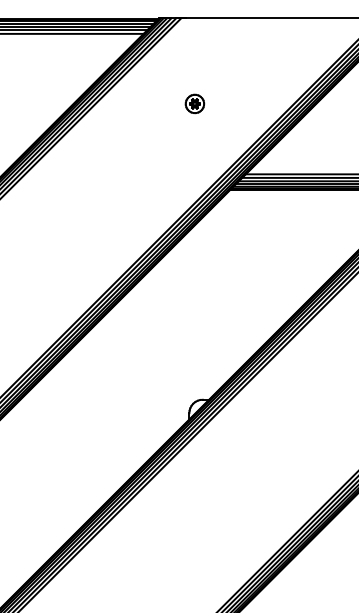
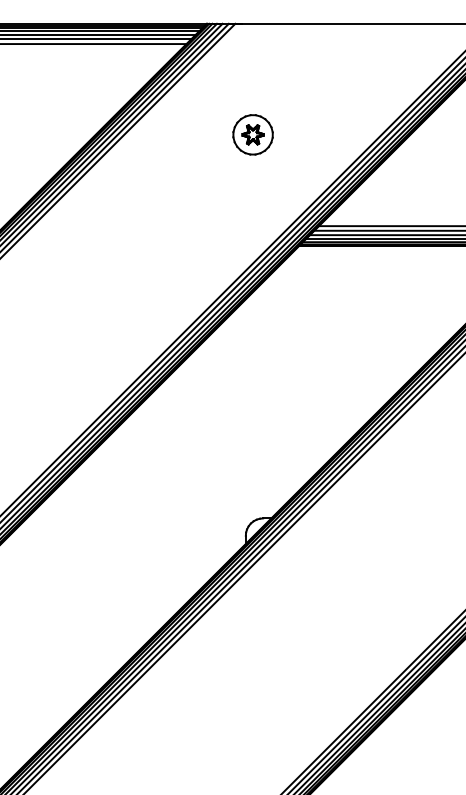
part: (194, 103) -> (252, 134), size x1.67

